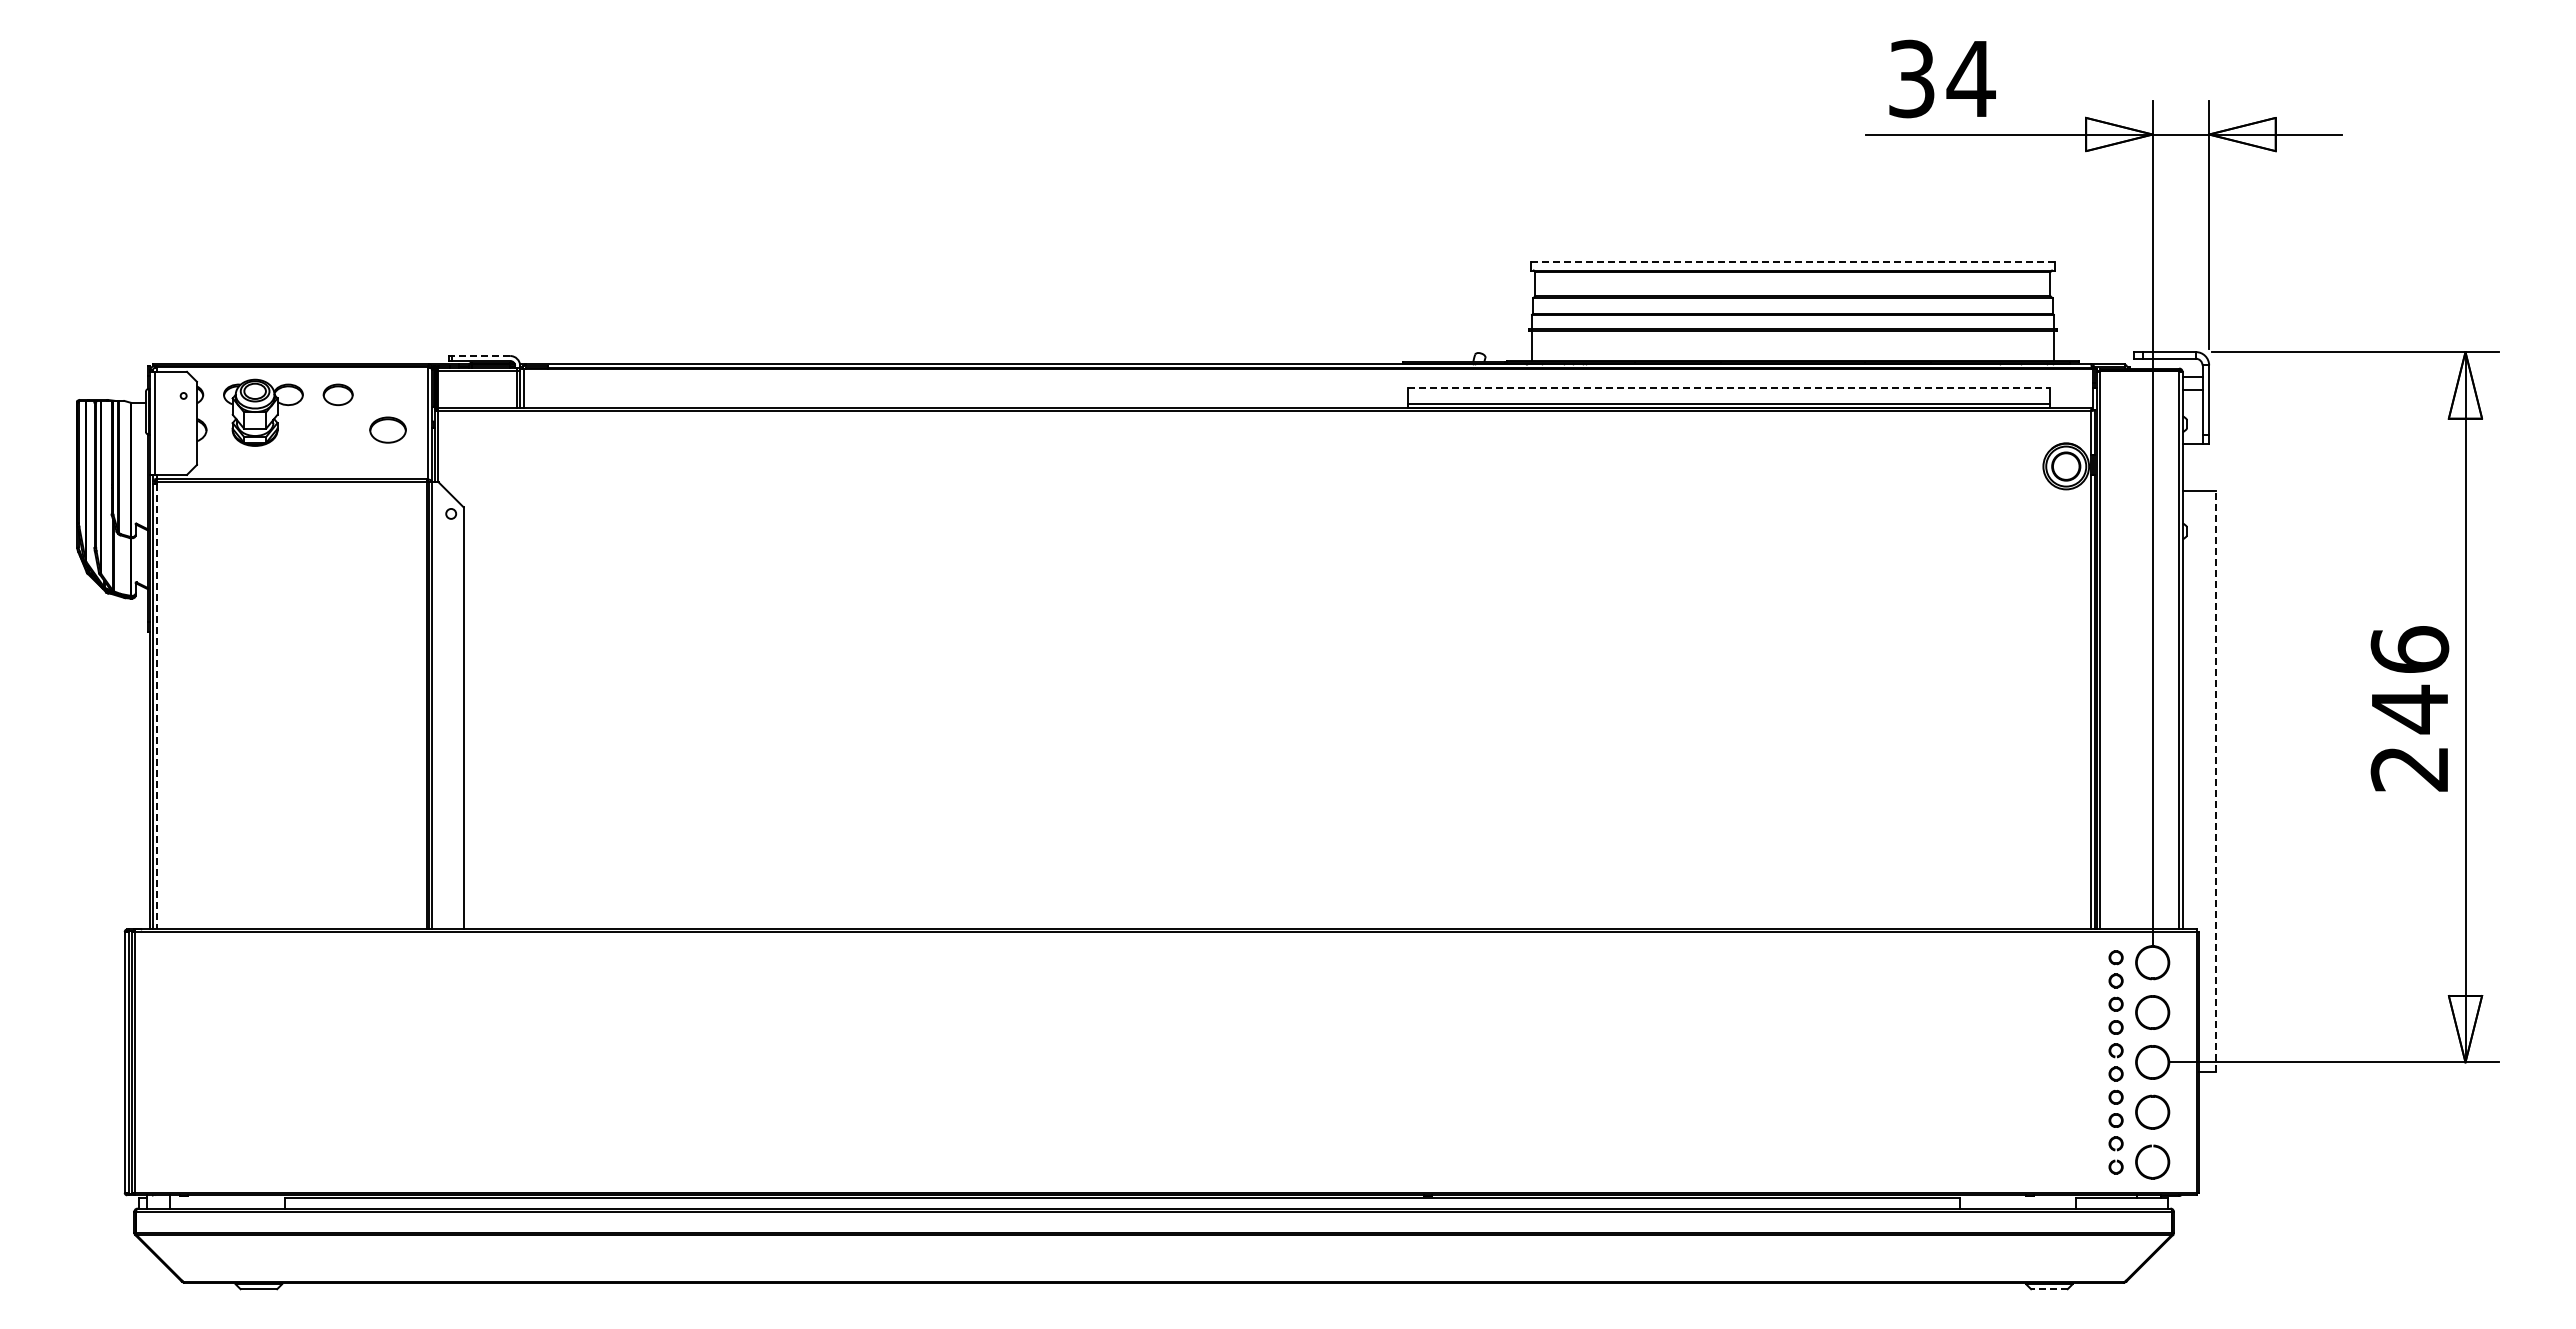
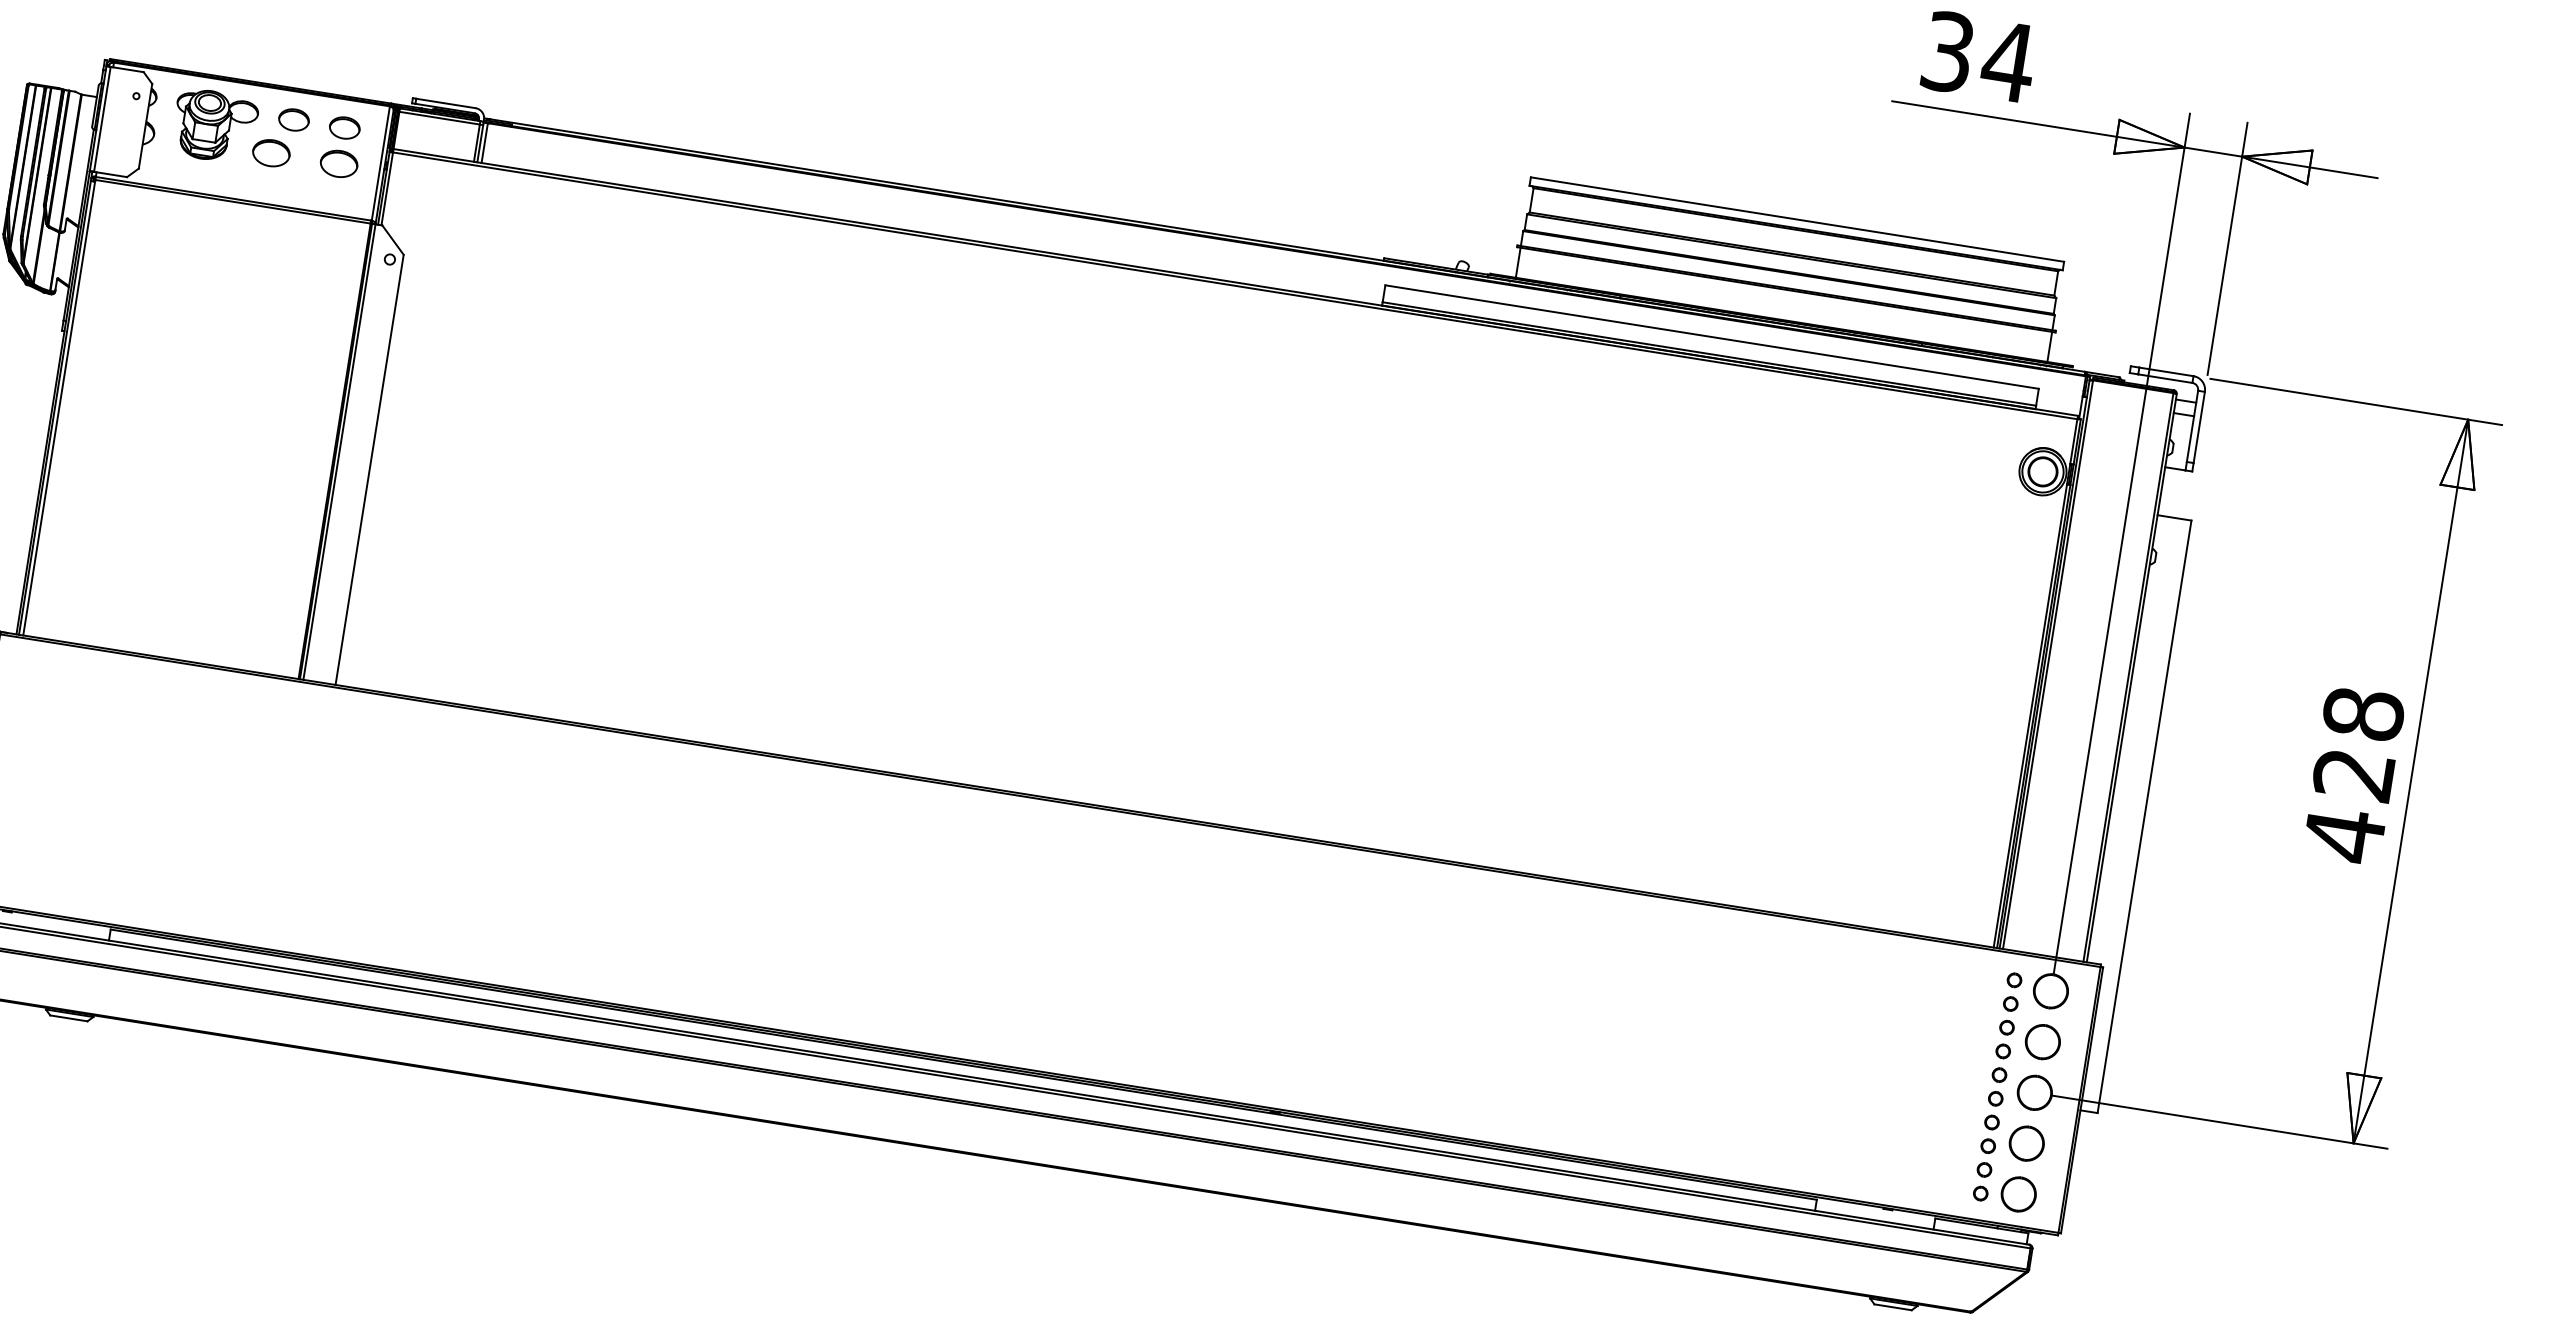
line: (1792, 262) -> (1797, 219), dashed -> solid
line: (480, 356) -> (445, 103), dashed -> solid
line: (1728, 387) -> (1711, 336), dashed -> solid
part: (387, 394) -> (344, 127), added
part: (321, 429) -> (271, 152), added
line: (157, 706) -> (59, 408), dashed -> solid
text: (2409, 709) -> (2353, 774), 246 -> 428
line: (2215, 781) -> (2144, 816), dashed -> solid
line: (2048, 1289) -> (1892, 1307), dashed -> solid

